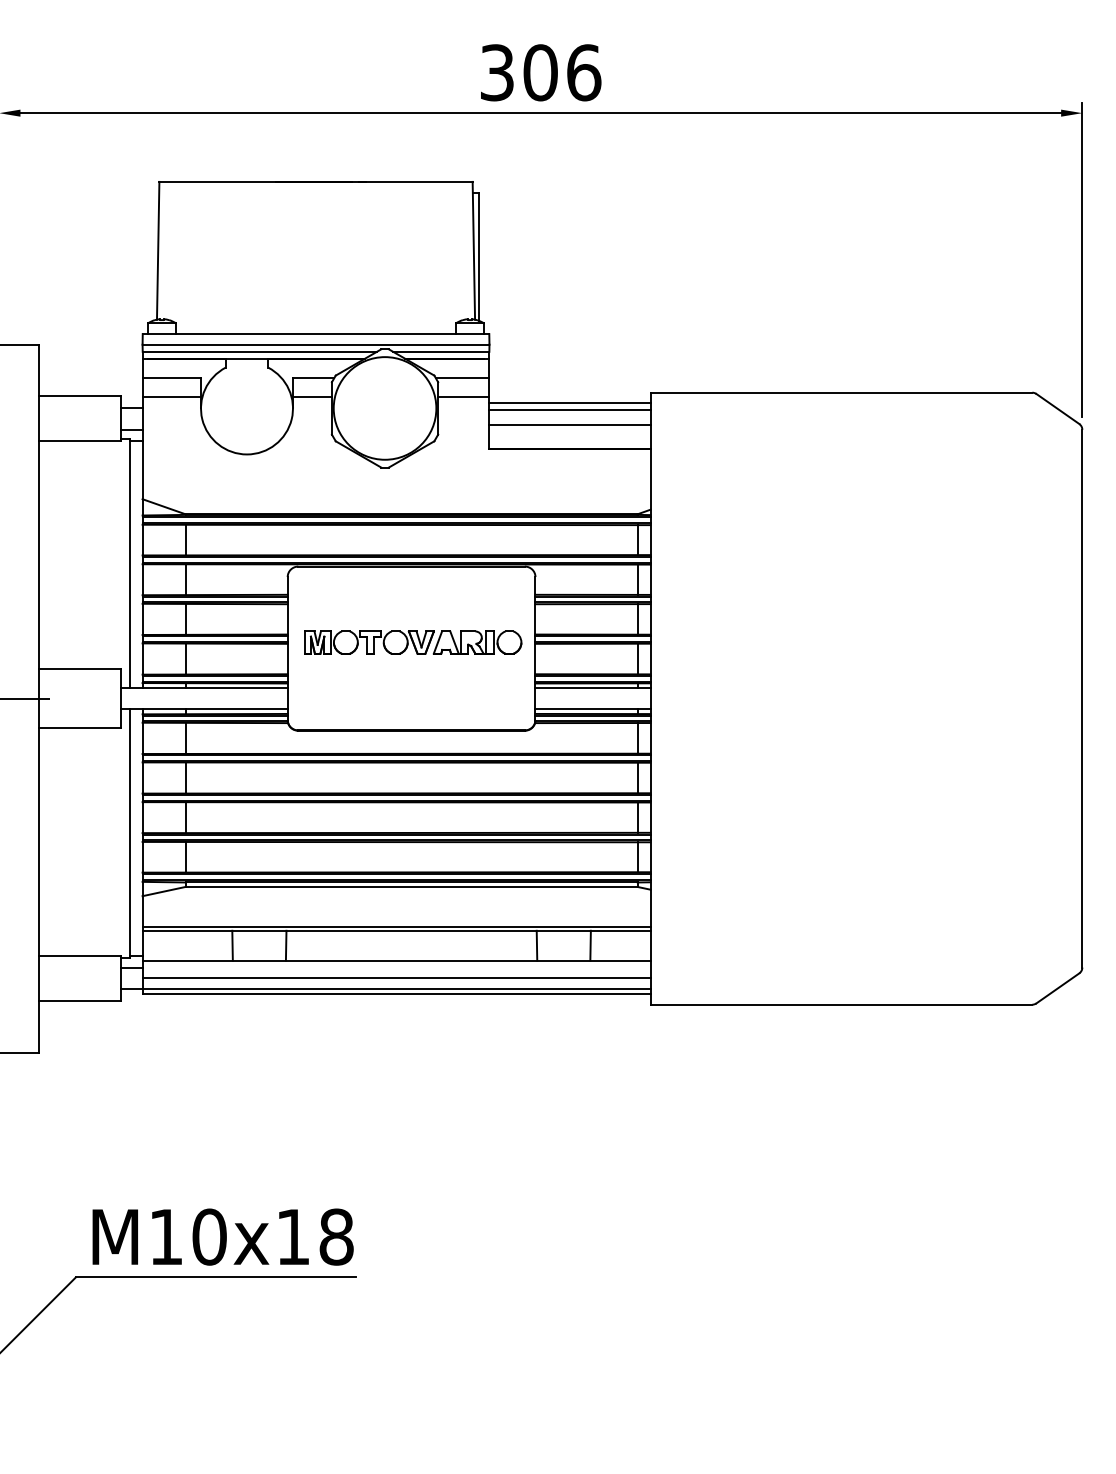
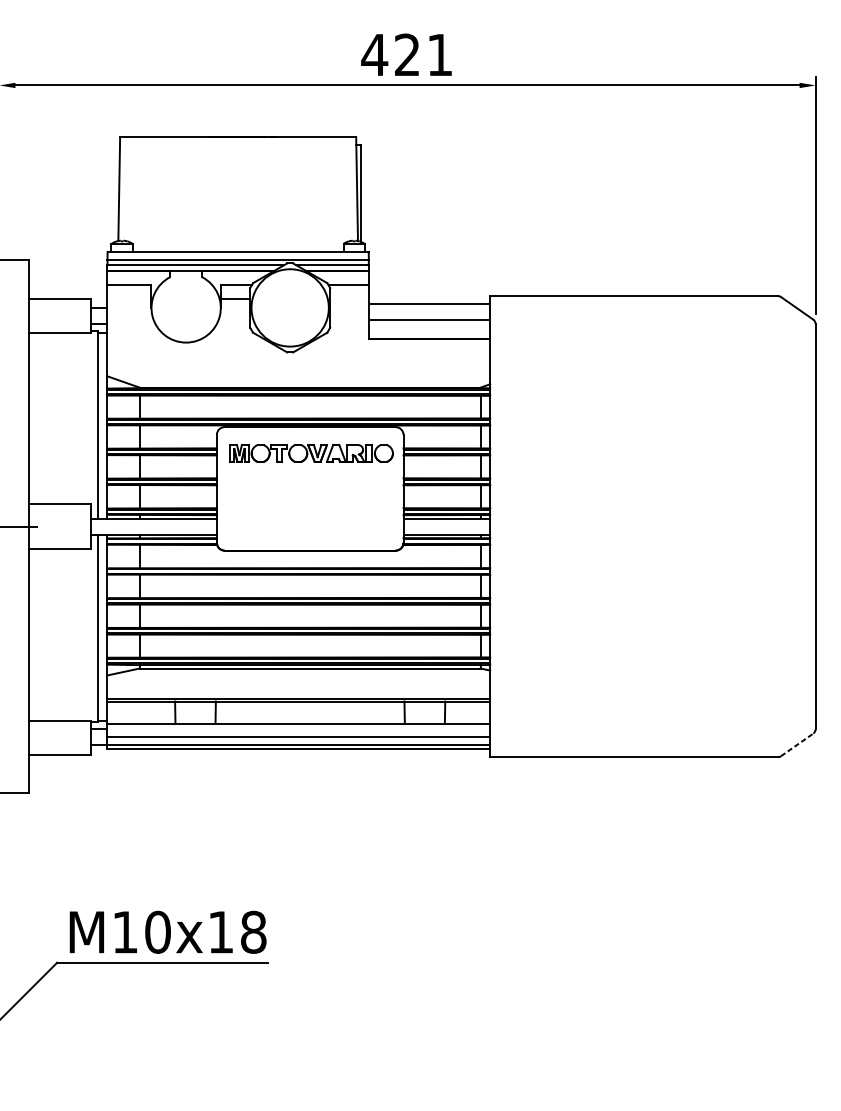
text: (540, 72) -> (407, 54), 306 -> 421
line: (171, 396) -> (129, 298), removed
line: (463, 396) -> (349, 298), removed
line: (569, 410) -> (429, 309), removed
part: (413, 642) -> (311, 453), moved
line: (1058, 988) -> (797, 745), solid -> dashed

